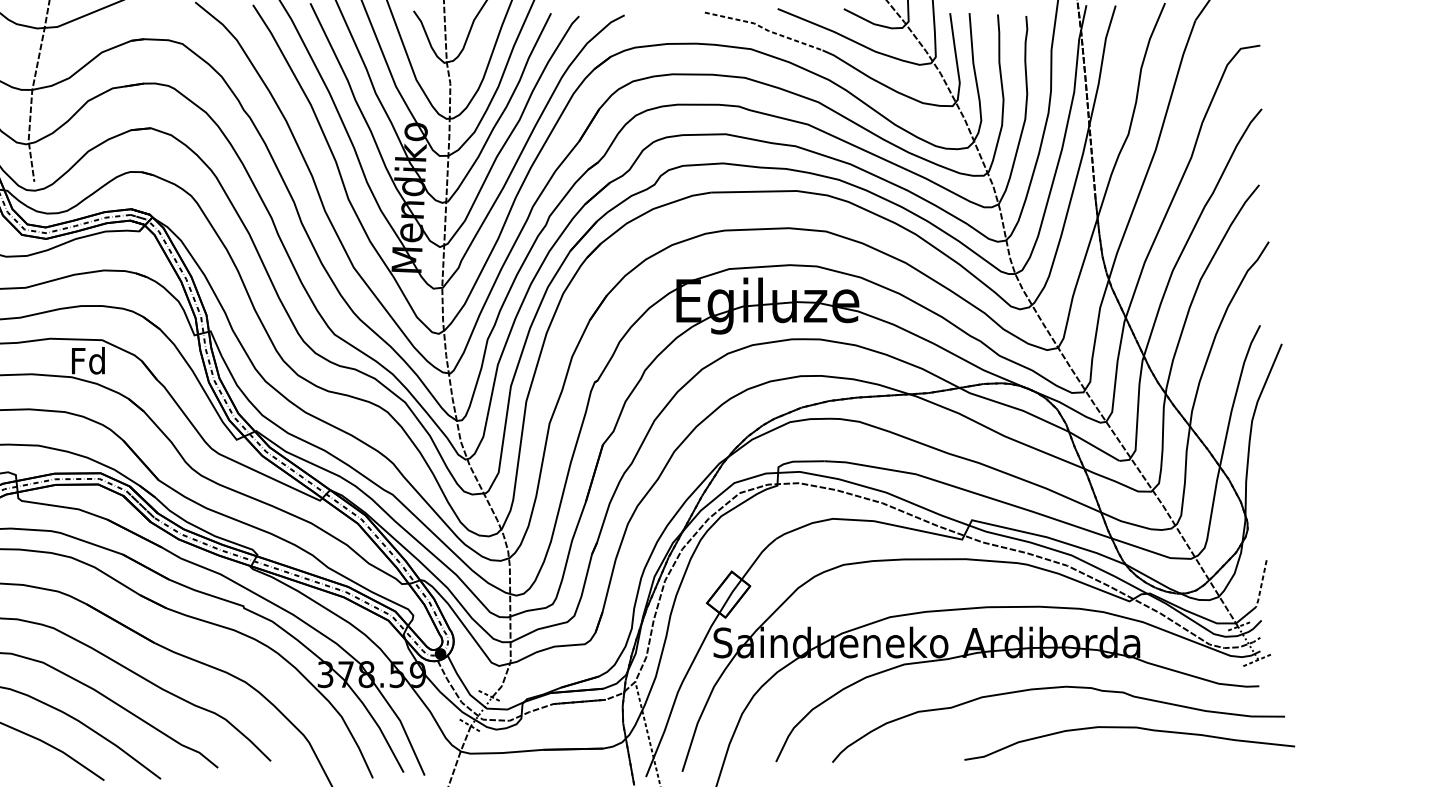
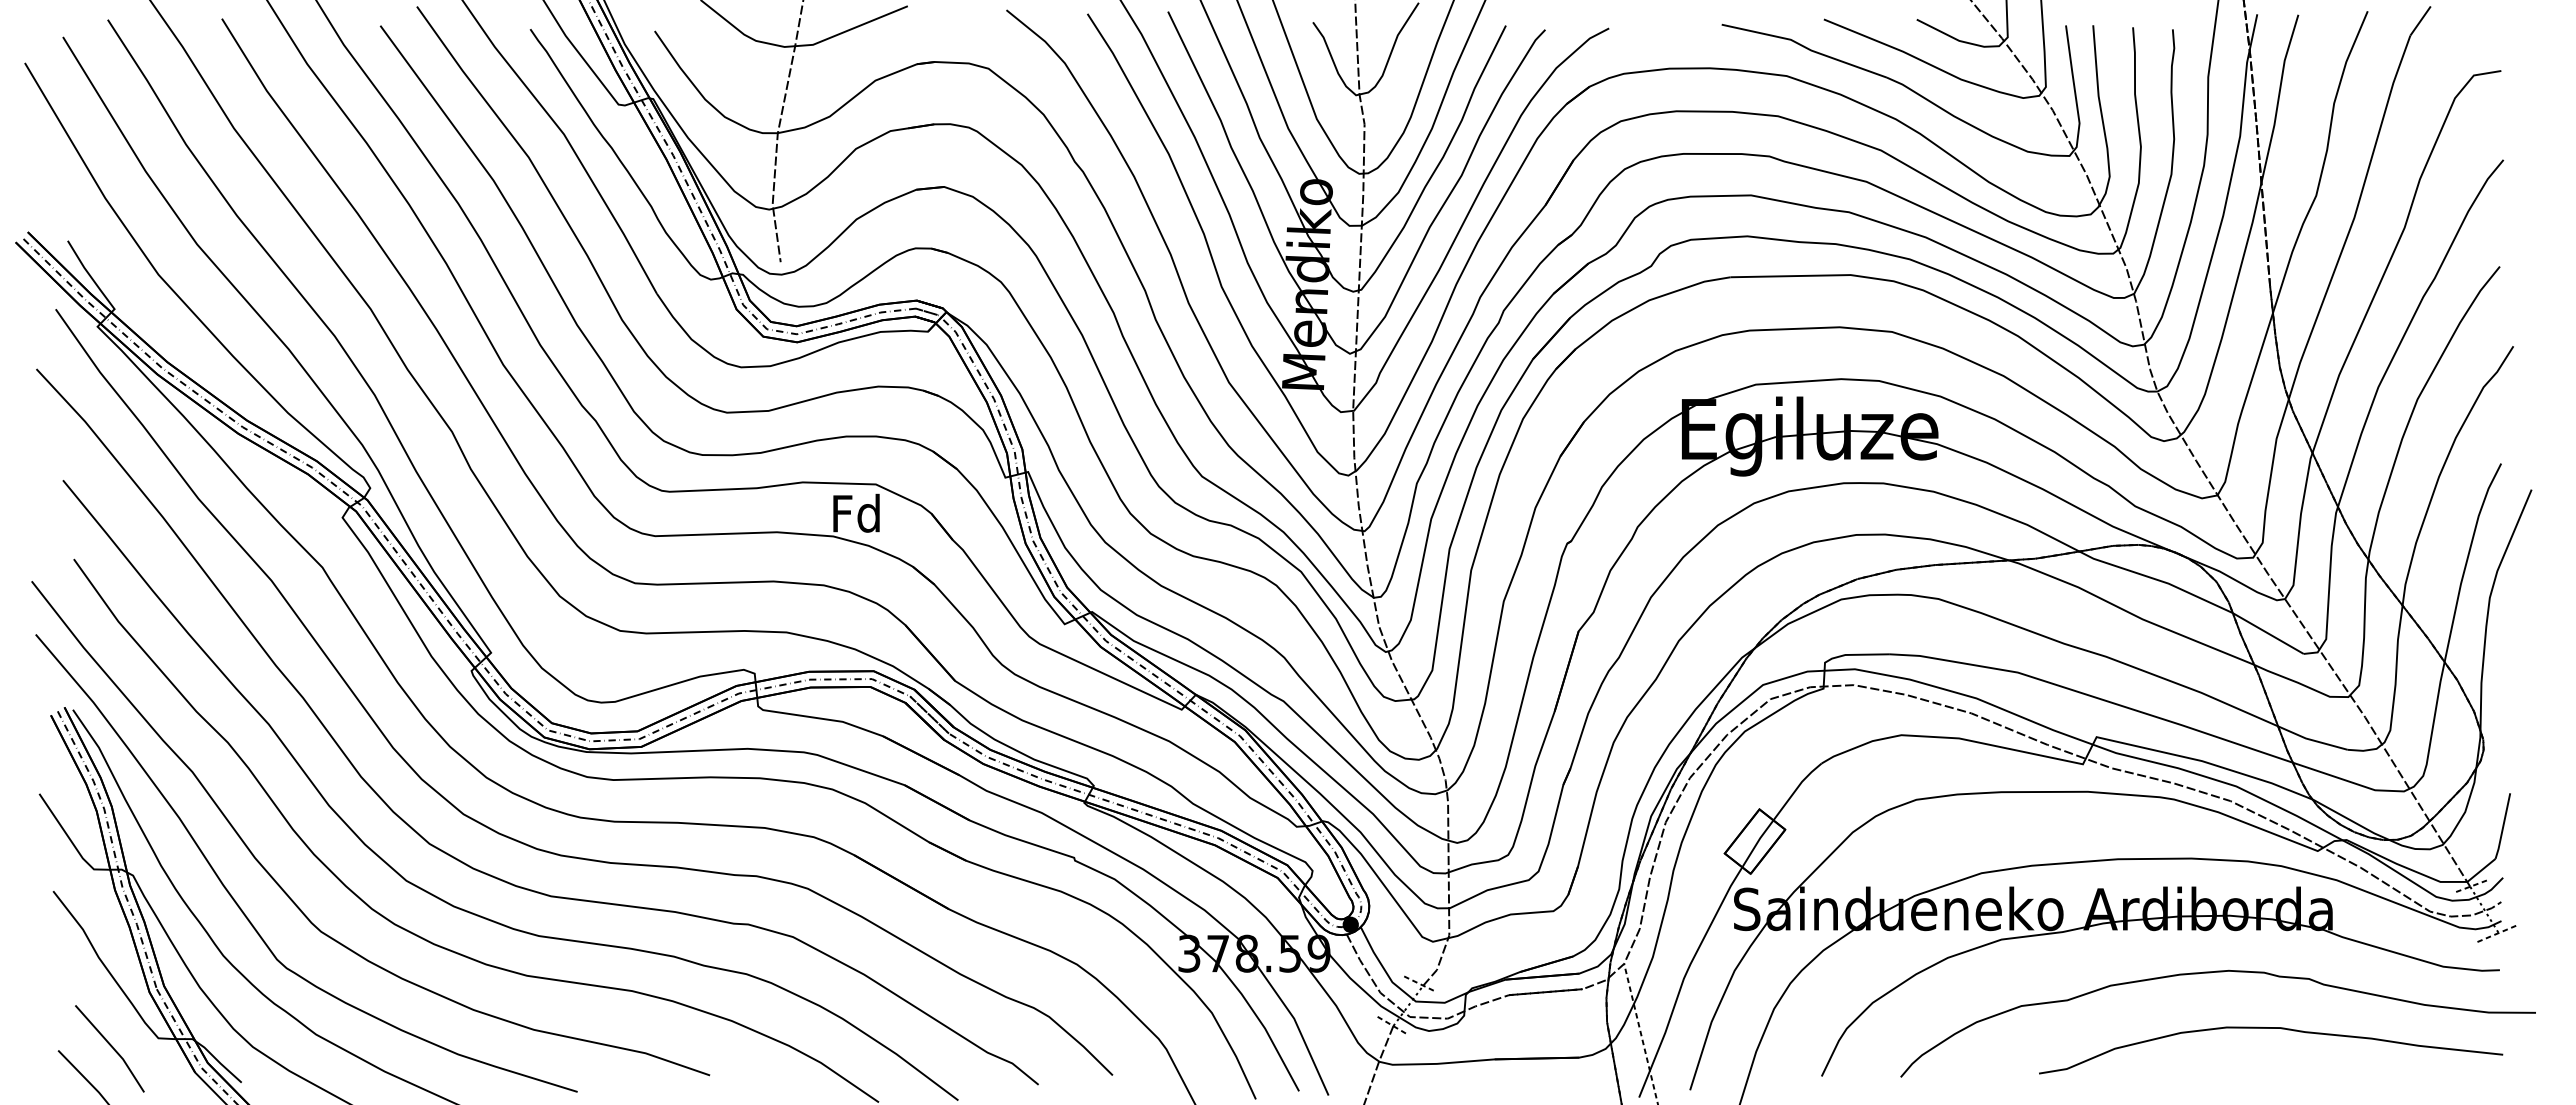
line: (764, 28) -> (1805, 47), dashed -> solid
line: (1261, 584) -> (2503, 827), dashed -> solid
curve: (1130, 727) -> (2271, 1028), moved

